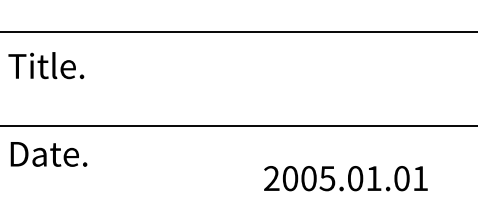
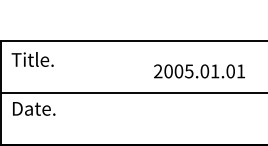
text: (345, 178) -> (199, 71), moved

